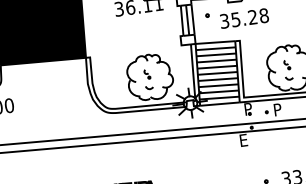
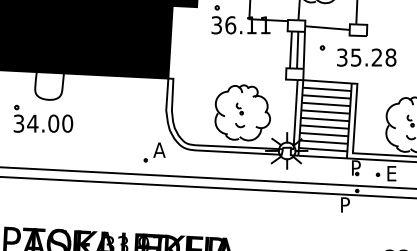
text: (278, 109) -> (392, 173), P -> E
part: (83, 119) -> (154, 152), added
text: (244, 139) -> (346, 204), E -> P

